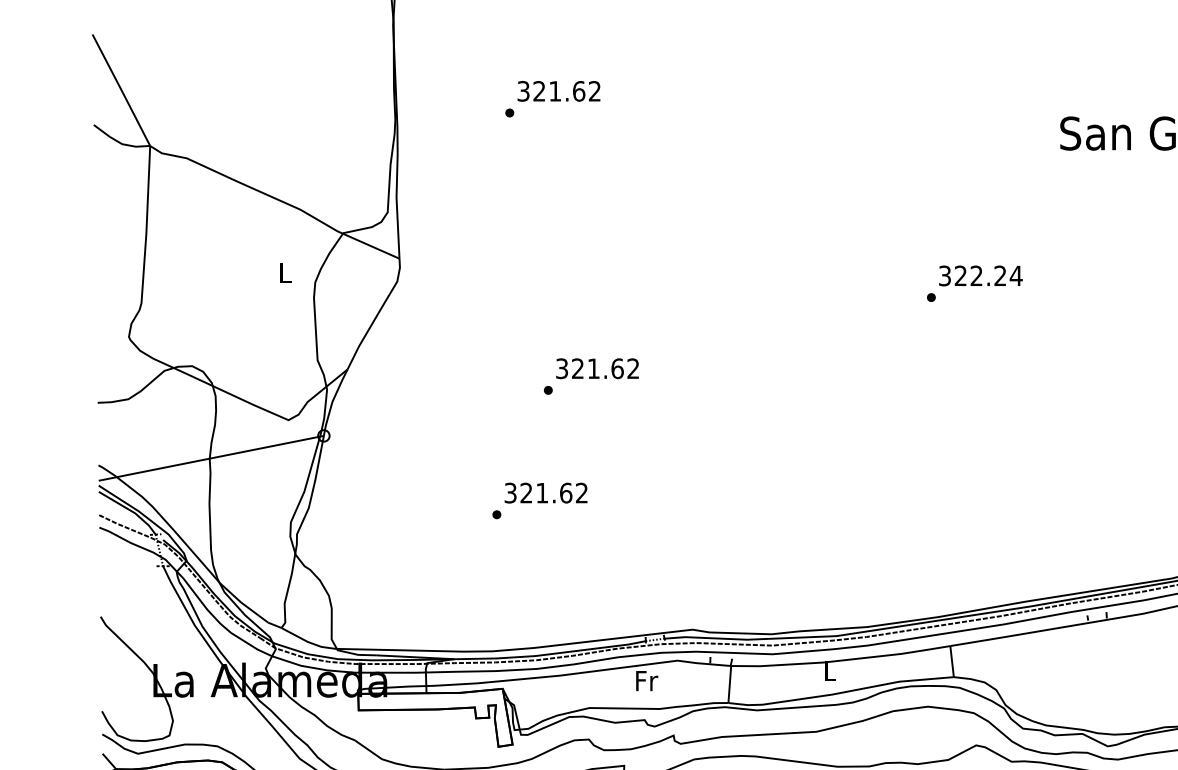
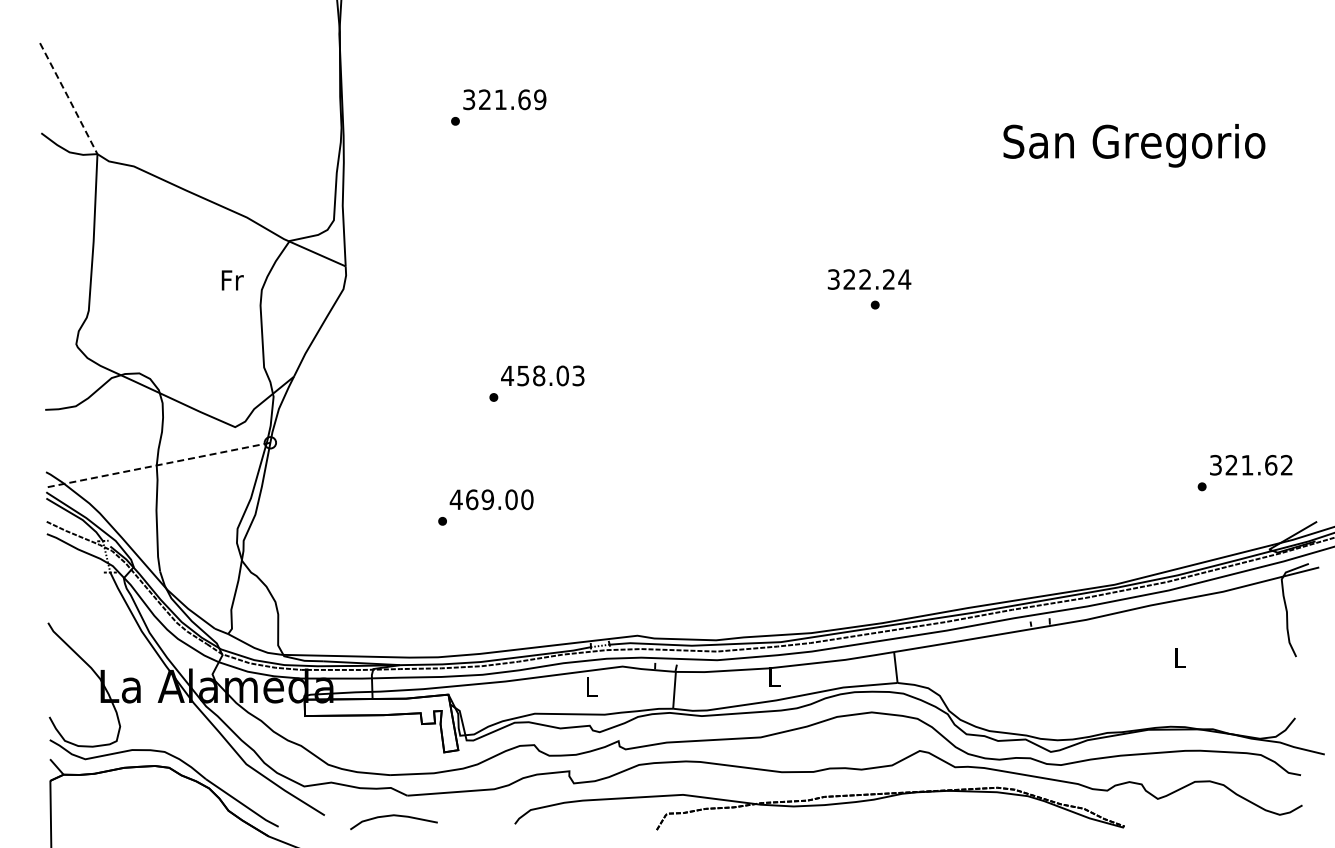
line: (121, 90) -> (68, 98), solid -> dashed
text: (595, 91) -> (540, 99), 321.62 -> 321.69
text: (285, 272) -> (232, 280), L -> Fr
text: (980, 275) -> (869, 279), moved
text: (597, 368) -> (542, 375), 321.62 -> 458.03
line: (210, 458) -> (157, 465), solid -> dashed
text: (545, 492) -> (491, 499), 321.62 -> 469.00
text: (647, 680) -> (592, 686), Fr -> L

